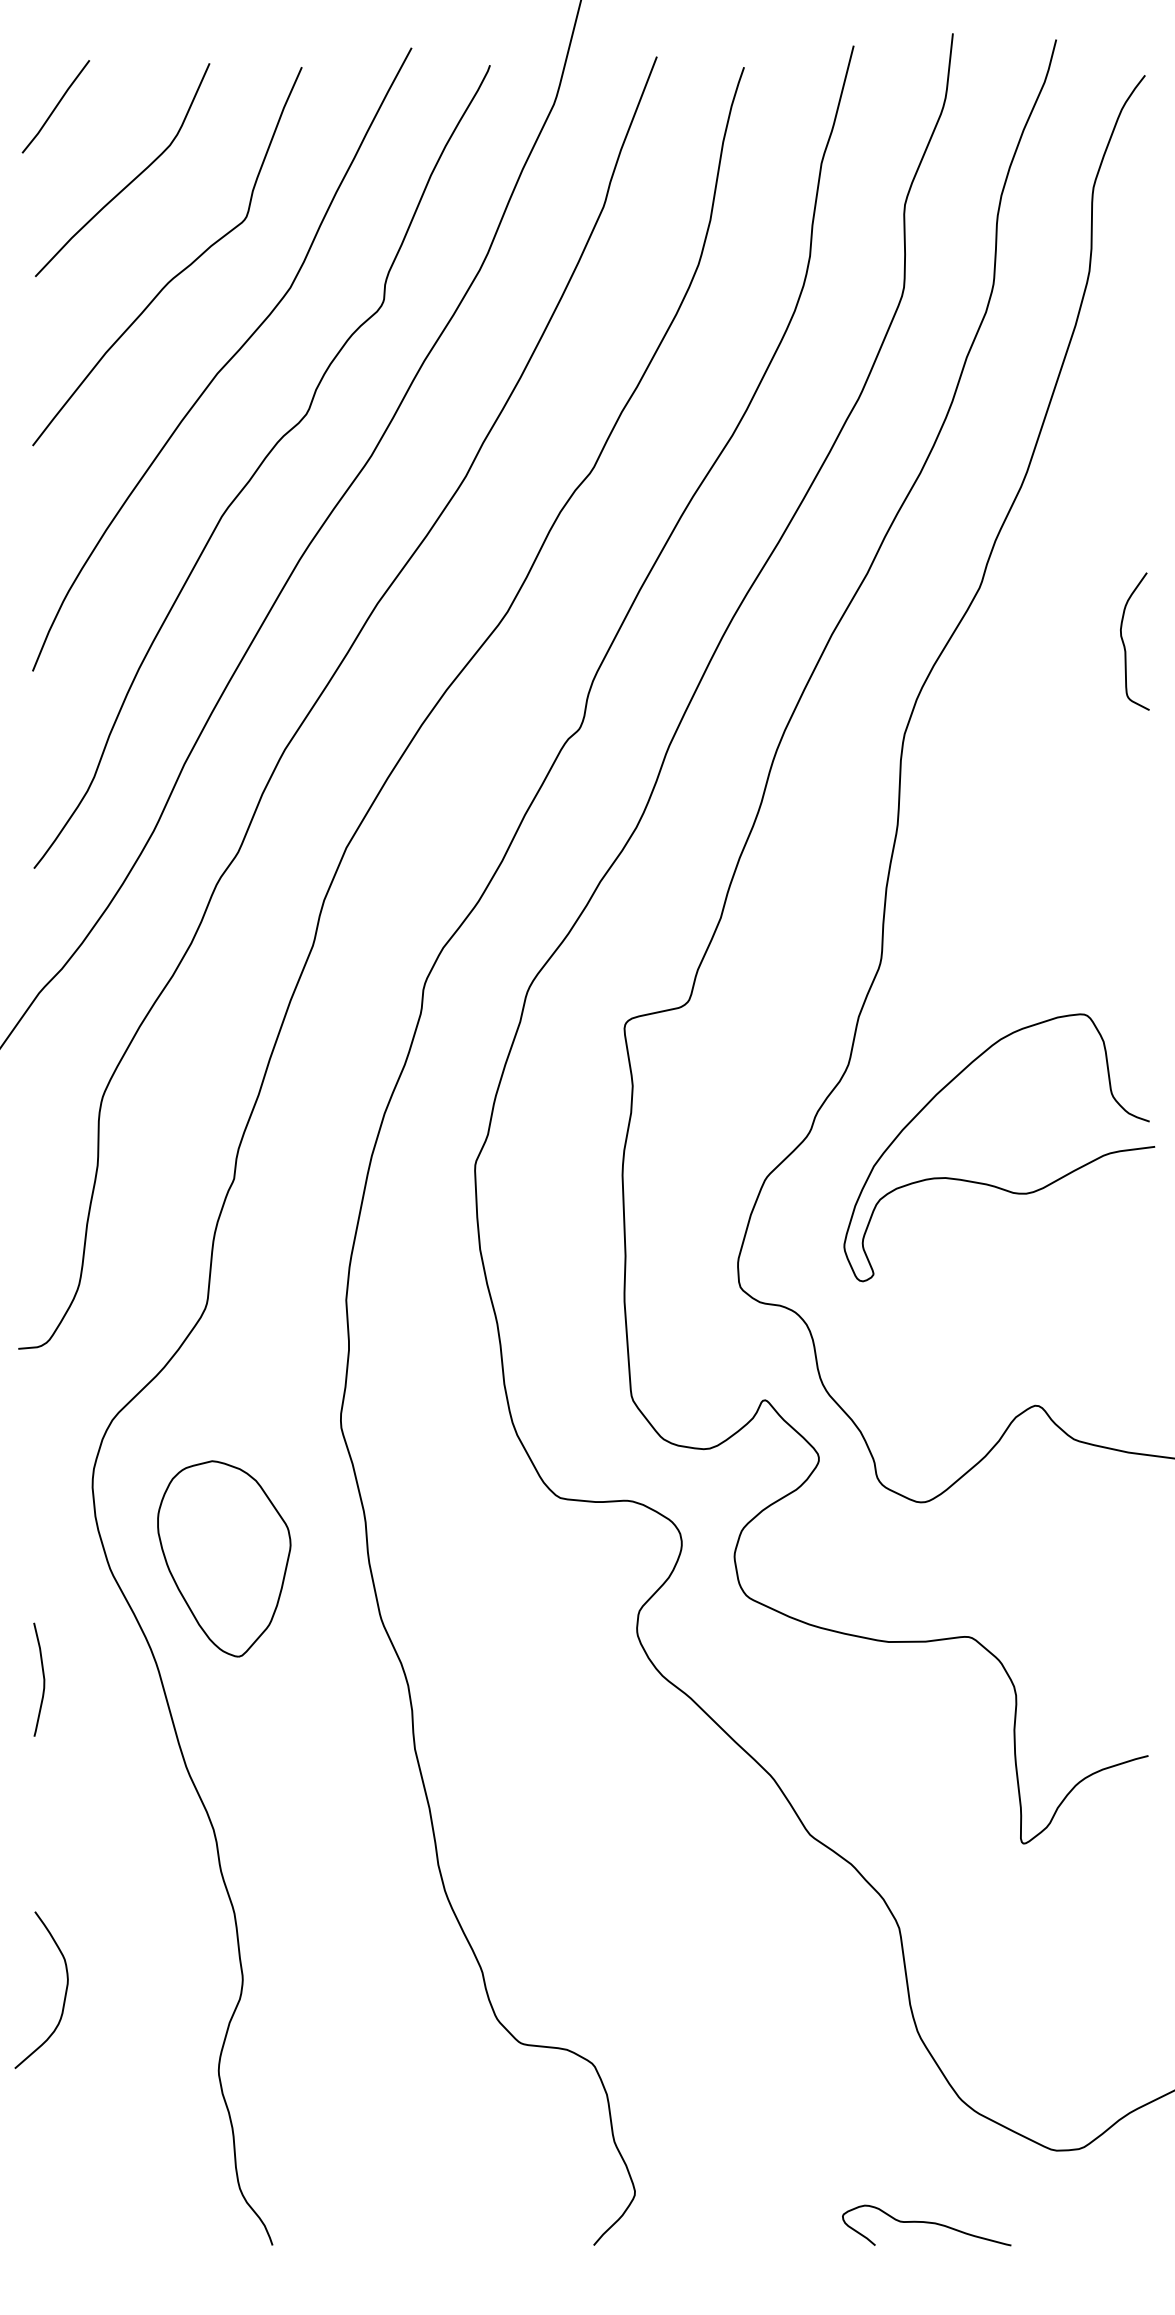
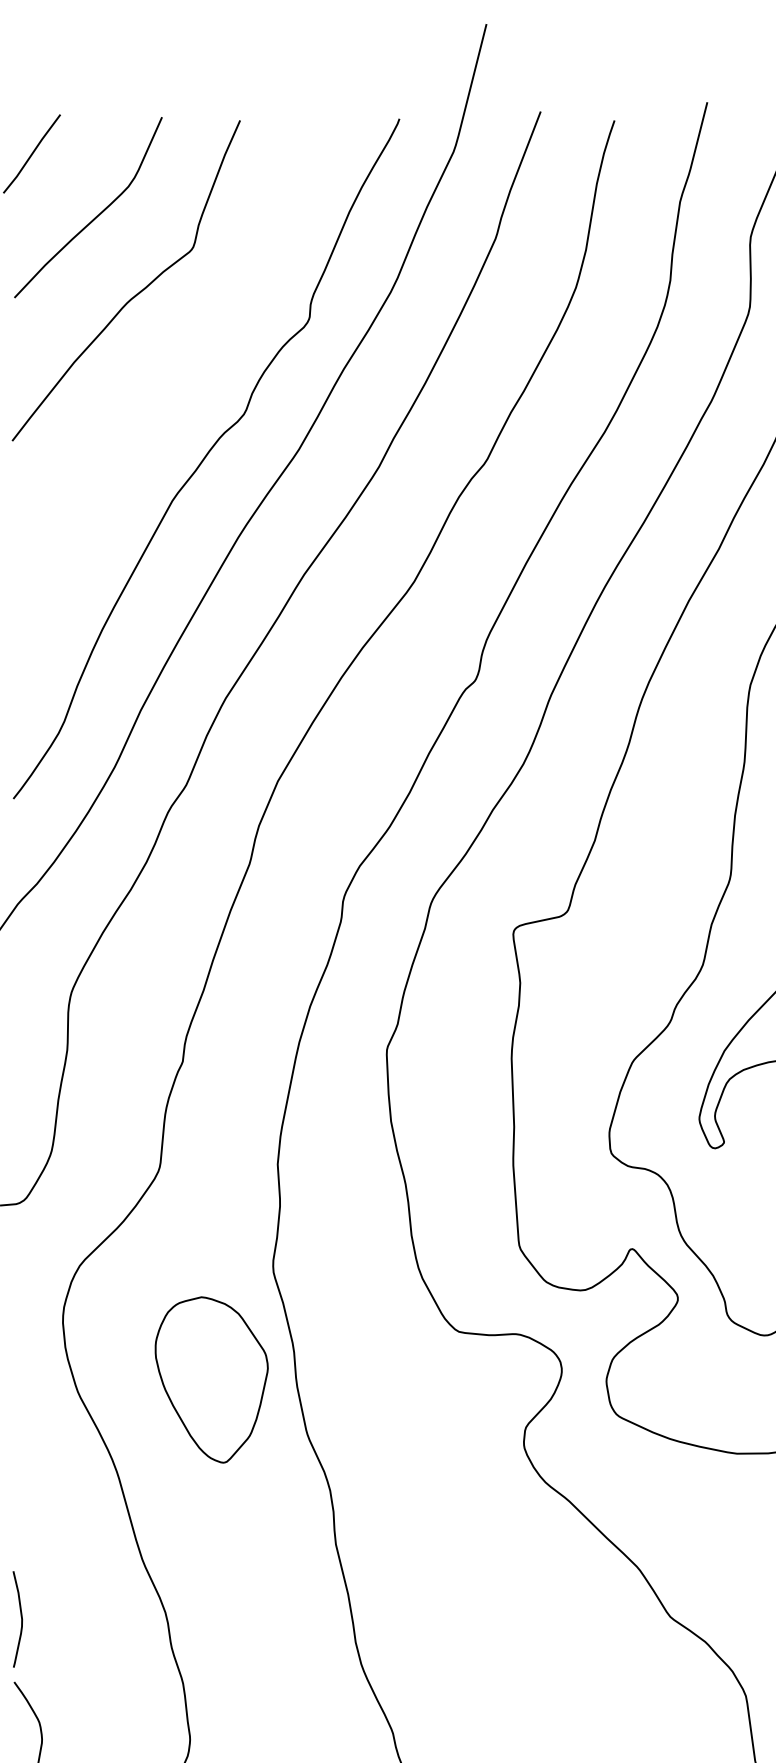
curve: (226, 362) -> (176, 370), removed
part: (224, 1558) -> (211, 1379), moved
curve: (43, 1679) -> (21, 1619), moved

